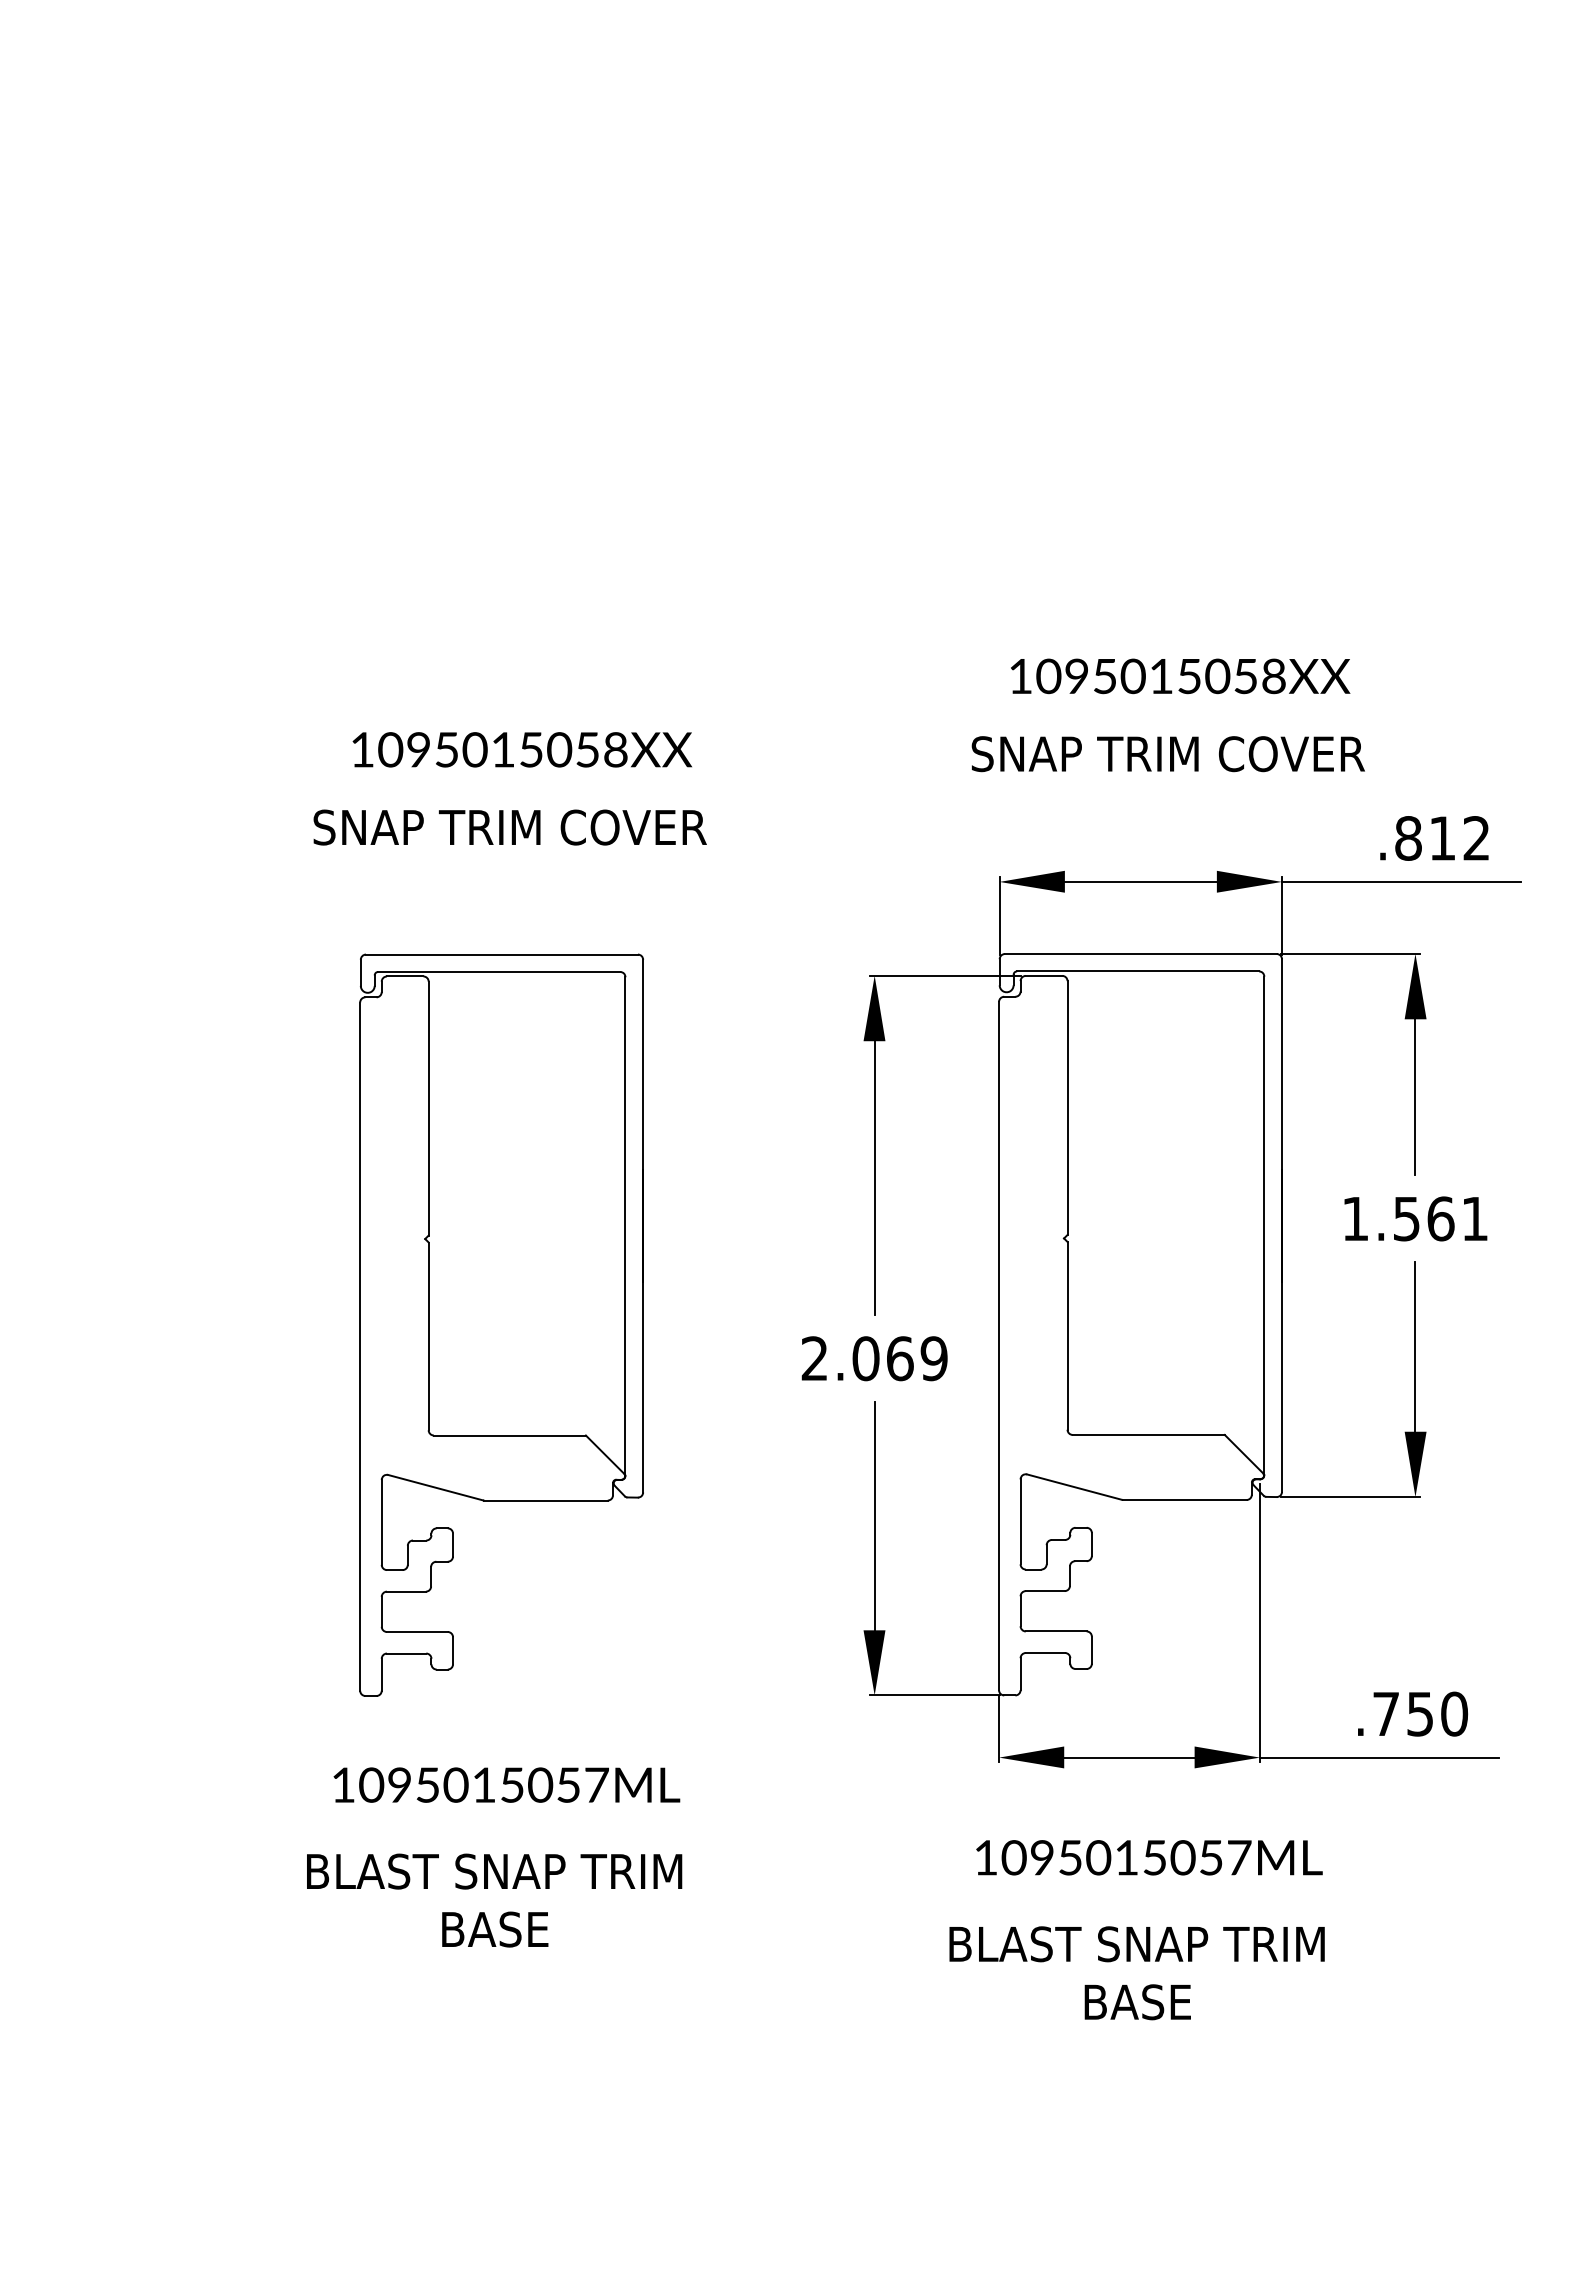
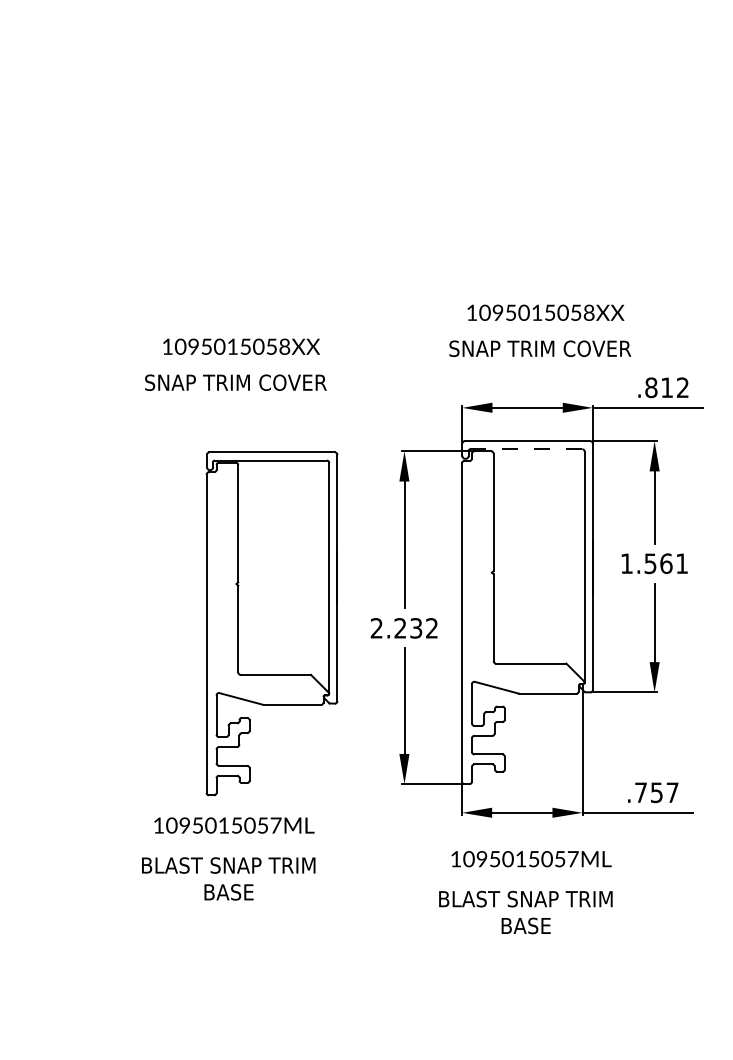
line: (1138, 971) -> (526, 449), solid -> dashed
part: (500, 1324) -> (271, 623), moved
text: (900, 1358) -> (416, 628), 2.069 -> 2.232
text: (1454, 1713) -> (672, 792), .750 -> .757

